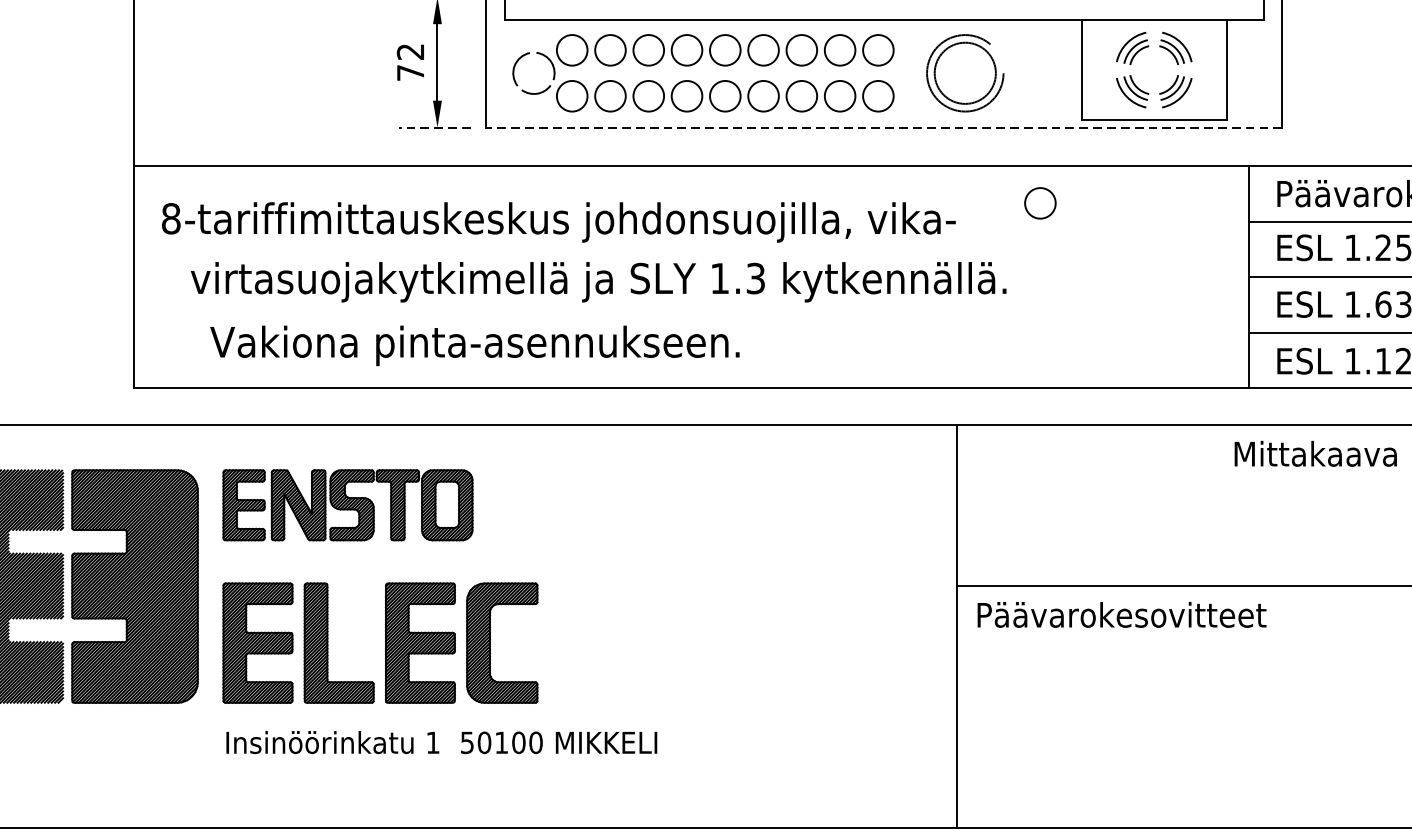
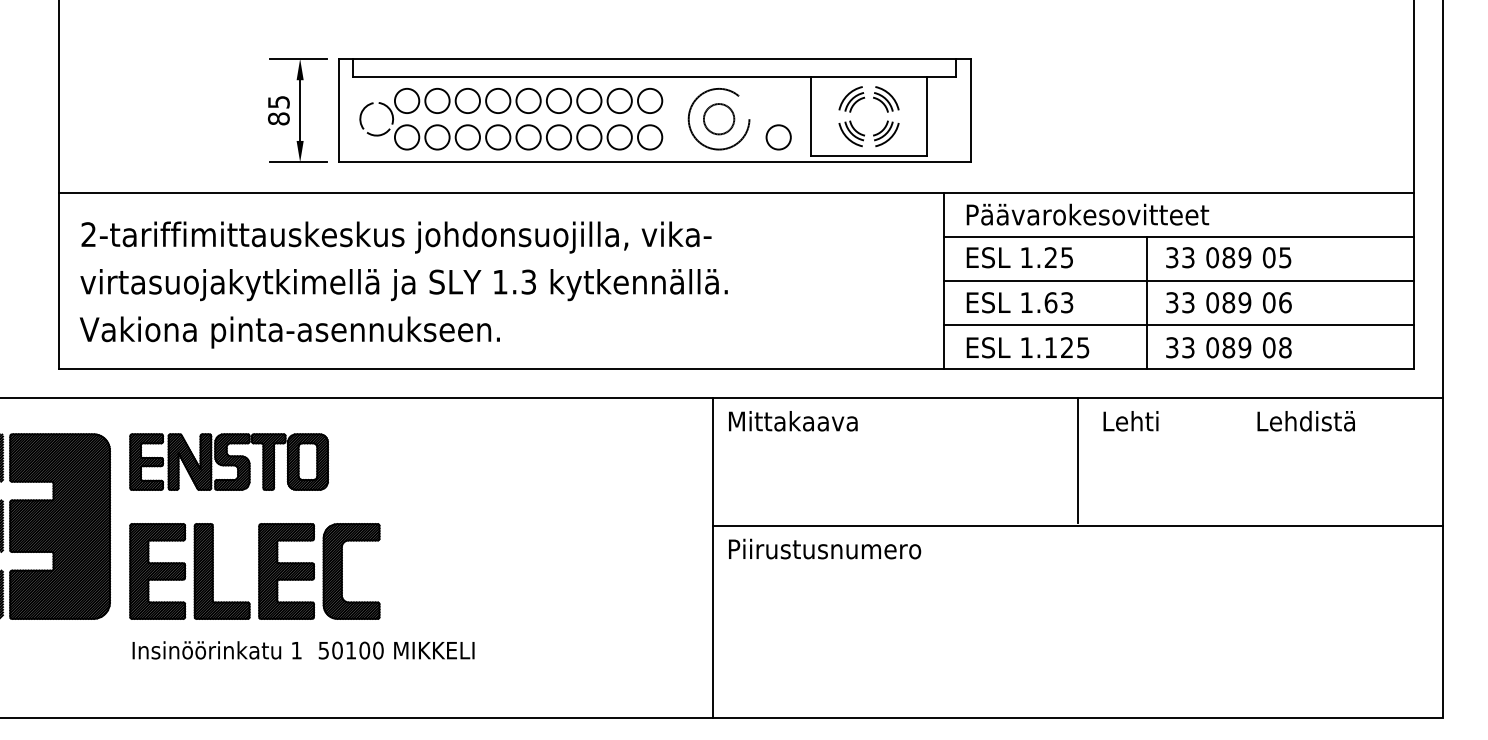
text: (410, 62) -> (278, 110), 72 -> 85
circle: (964, 73) -> (718, 119), size x0.62
line: (434, 127) -> (297, 162), dashed -> solid
line: (883, 127) -> (654, 162), dashed -> solid
circle: (1040, 203) -> (778, 137), moved
text: (170, 218) -> (88, 234), 8-tariffimittauskeskus -> 2-tariffimittauskeskus
text: (597, 282) -> (403, 285), moved
text: (474, 345) -> (289, 332), moved
text: (1316, 454) -> (793, 421), moved
text: (1130, 614) -> (850, 548), Päävarokesovitteet -> Piirustusnumero

